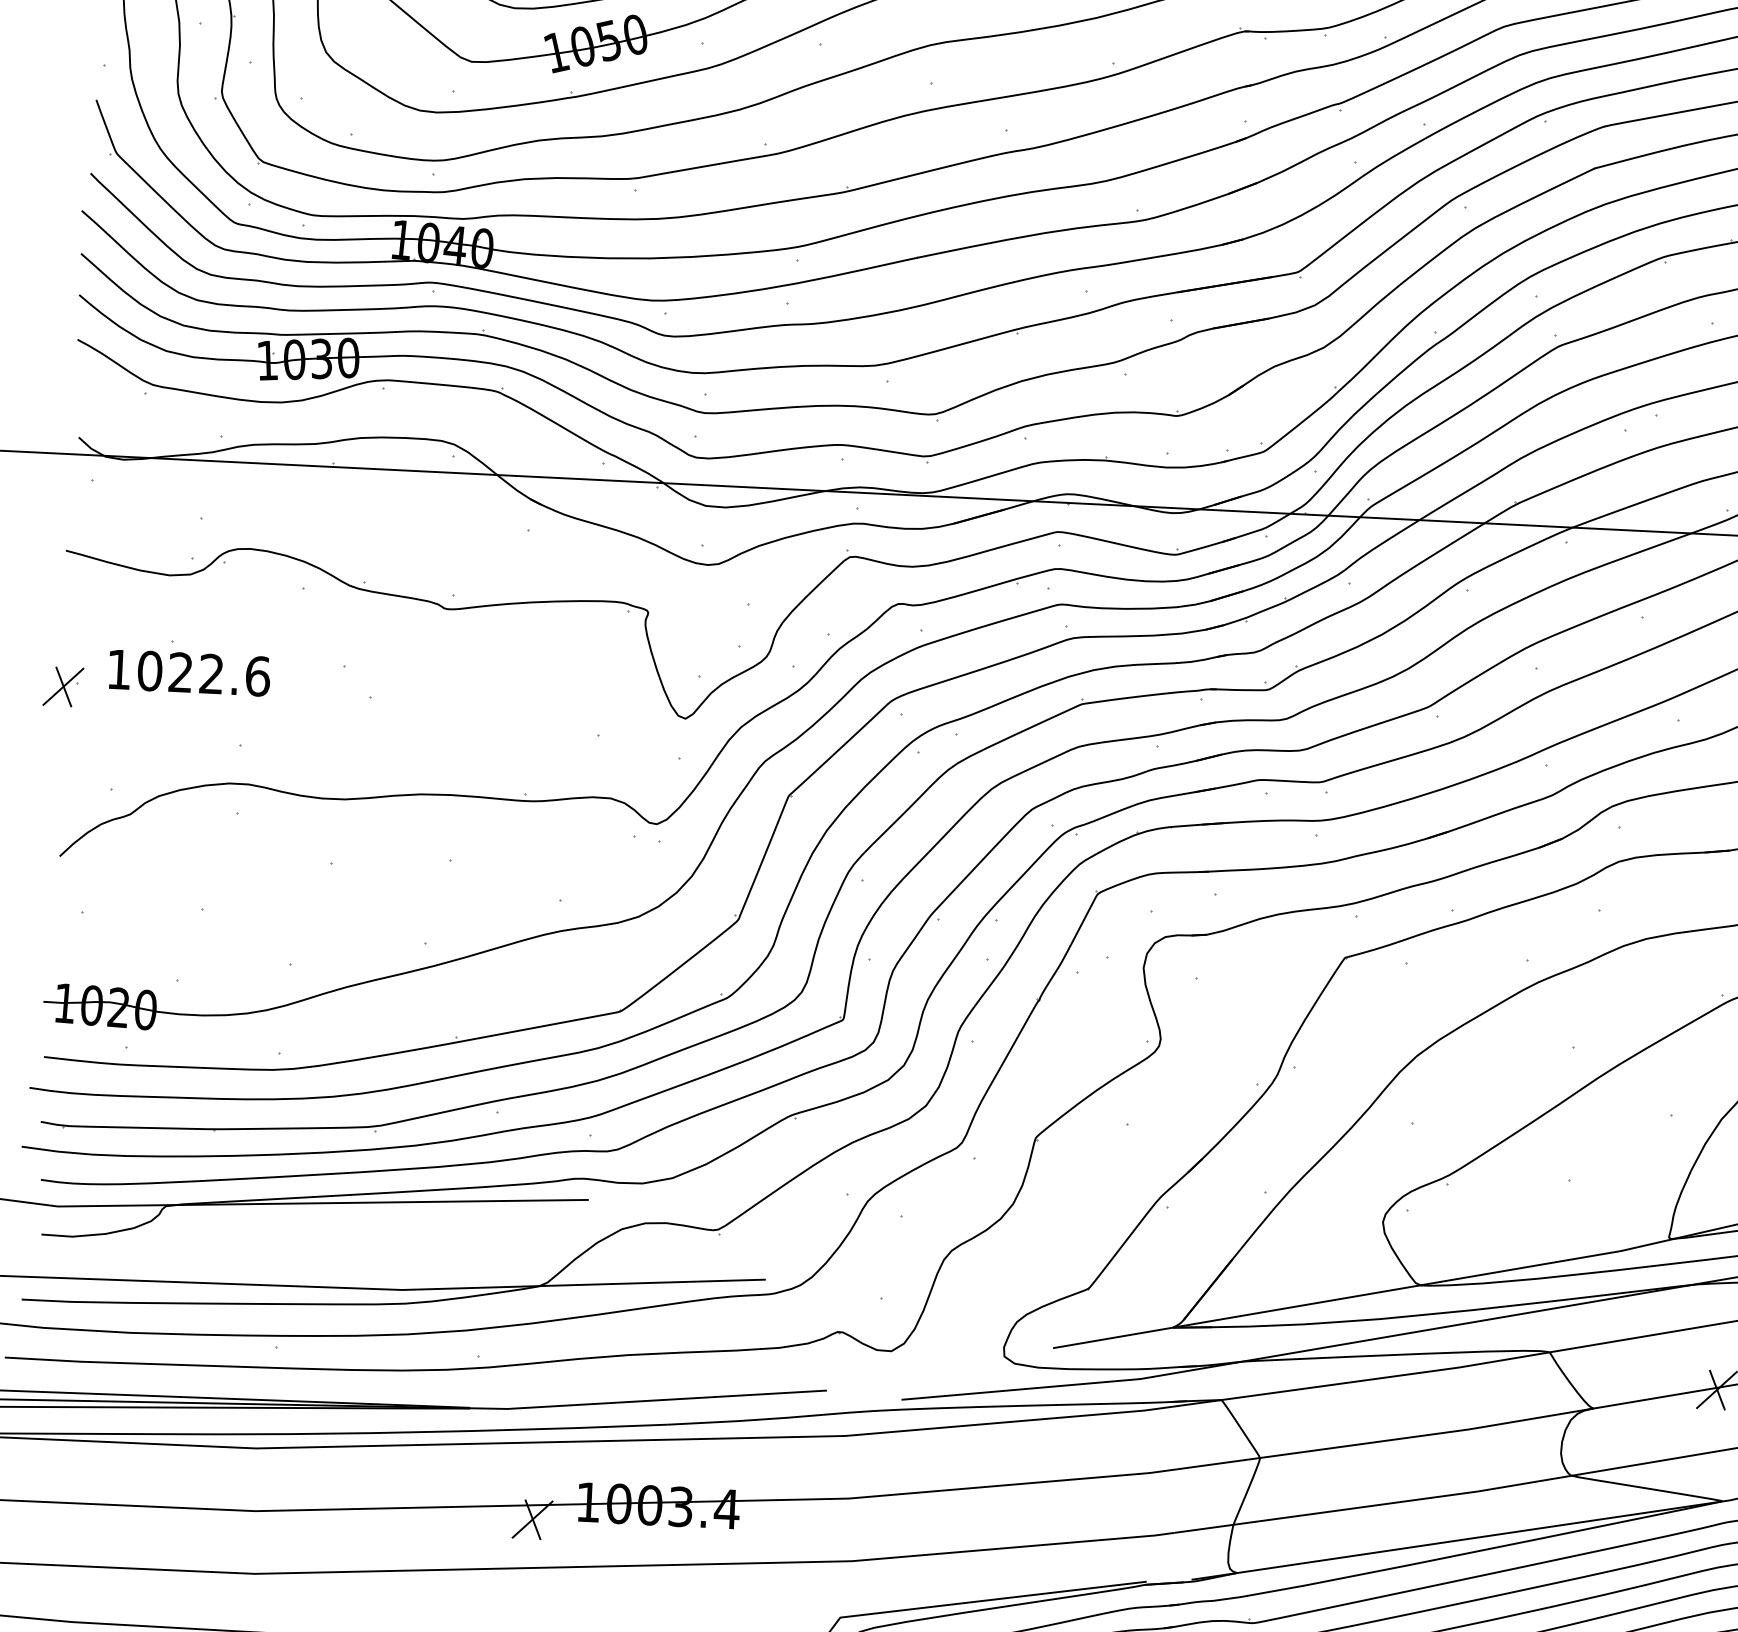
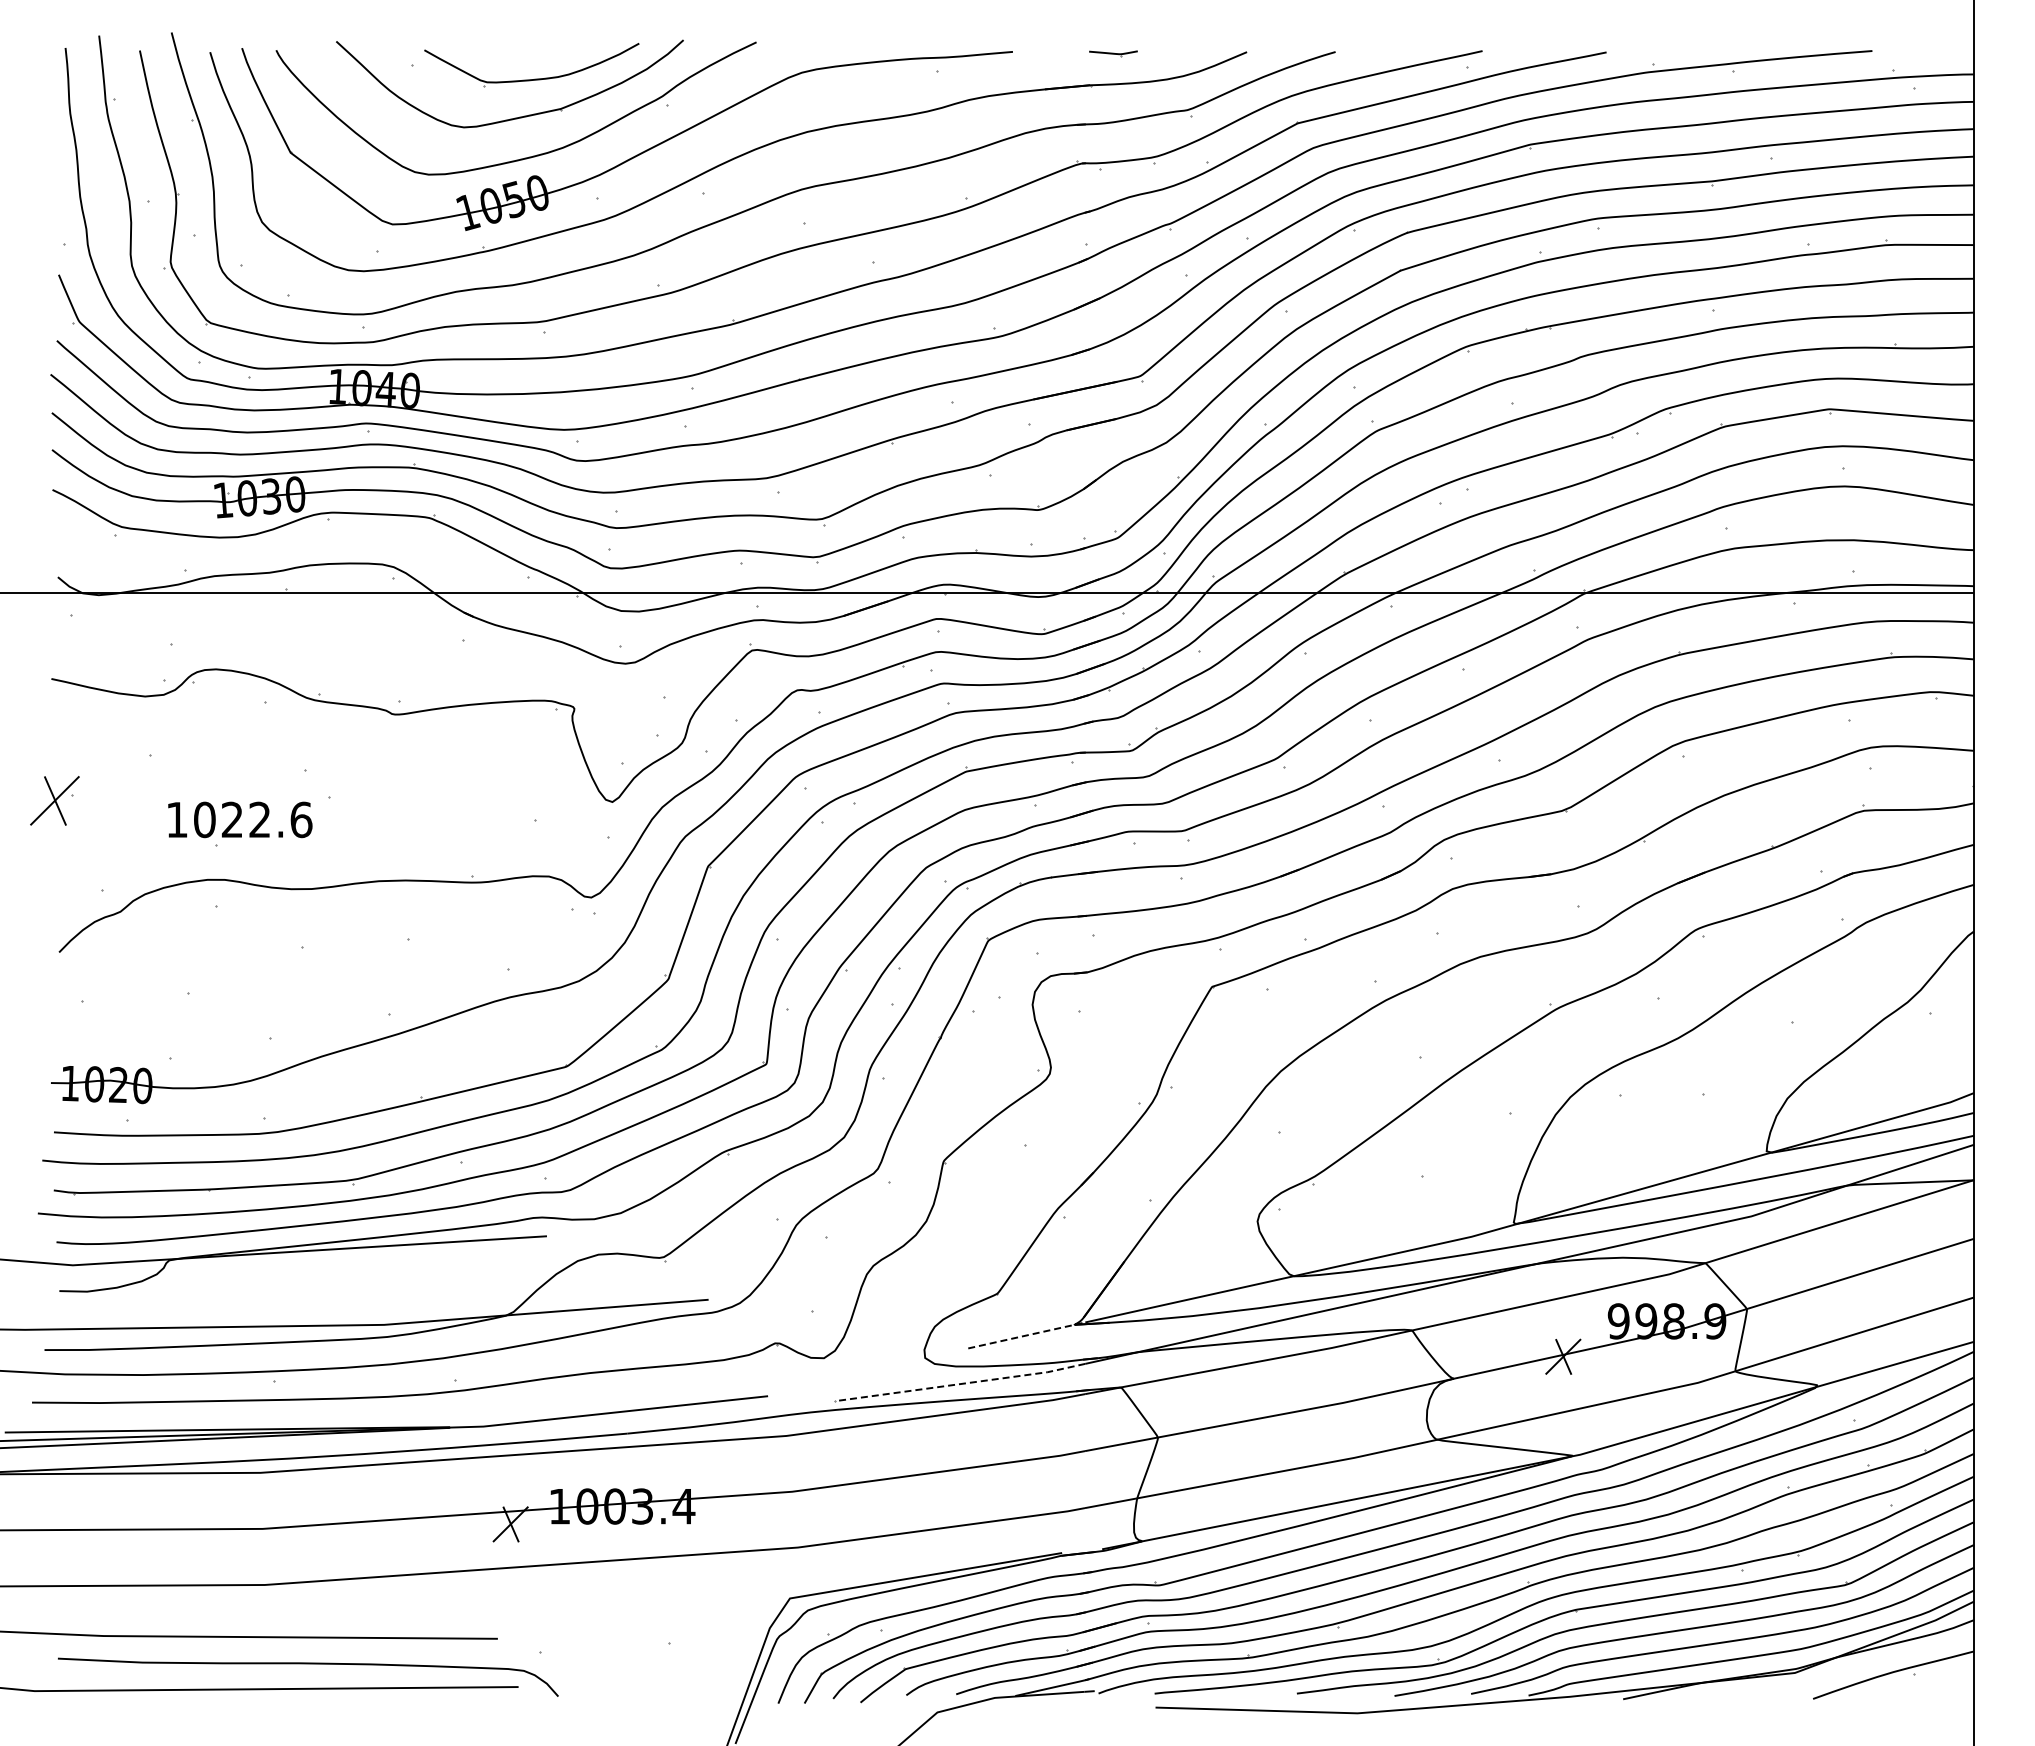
text: (189, 672) -> (240, 819), moved
part: (63, 686) -> (55, 800), size x1.4
line: (1118, 1336) -> (1026, 1335), solid -> dashed
line: (1042, 1388) -> (960, 1384), solid -> dashed

